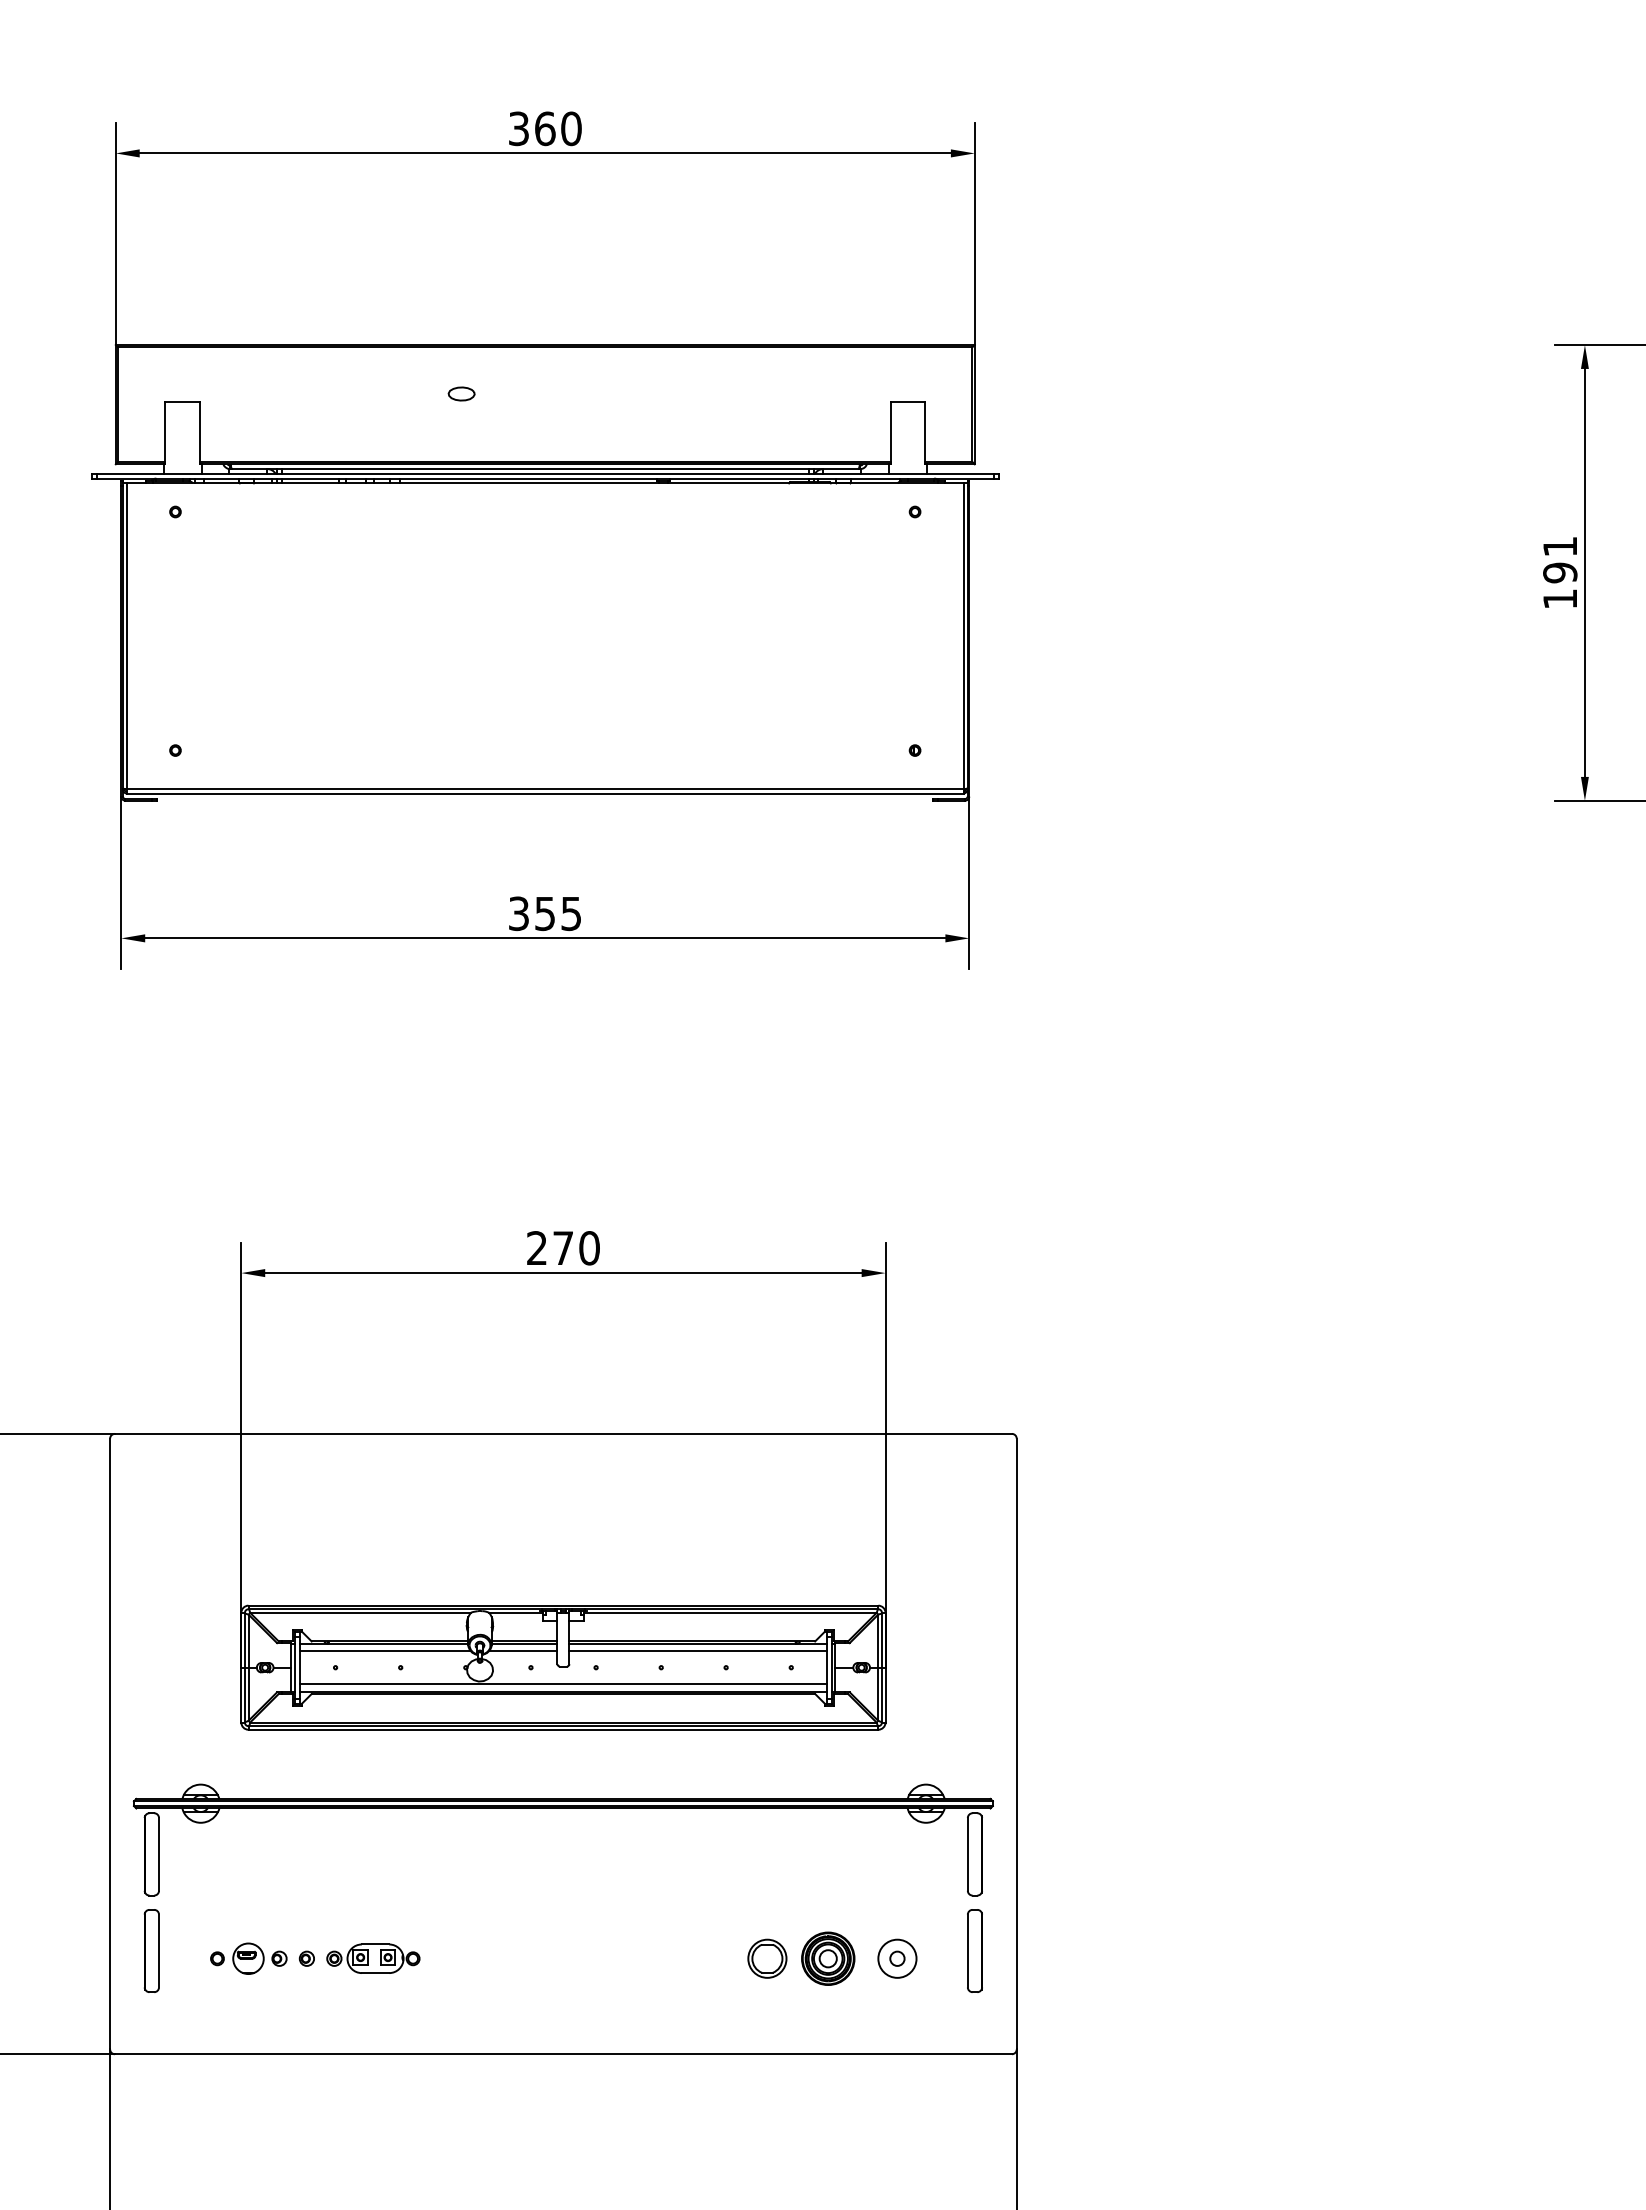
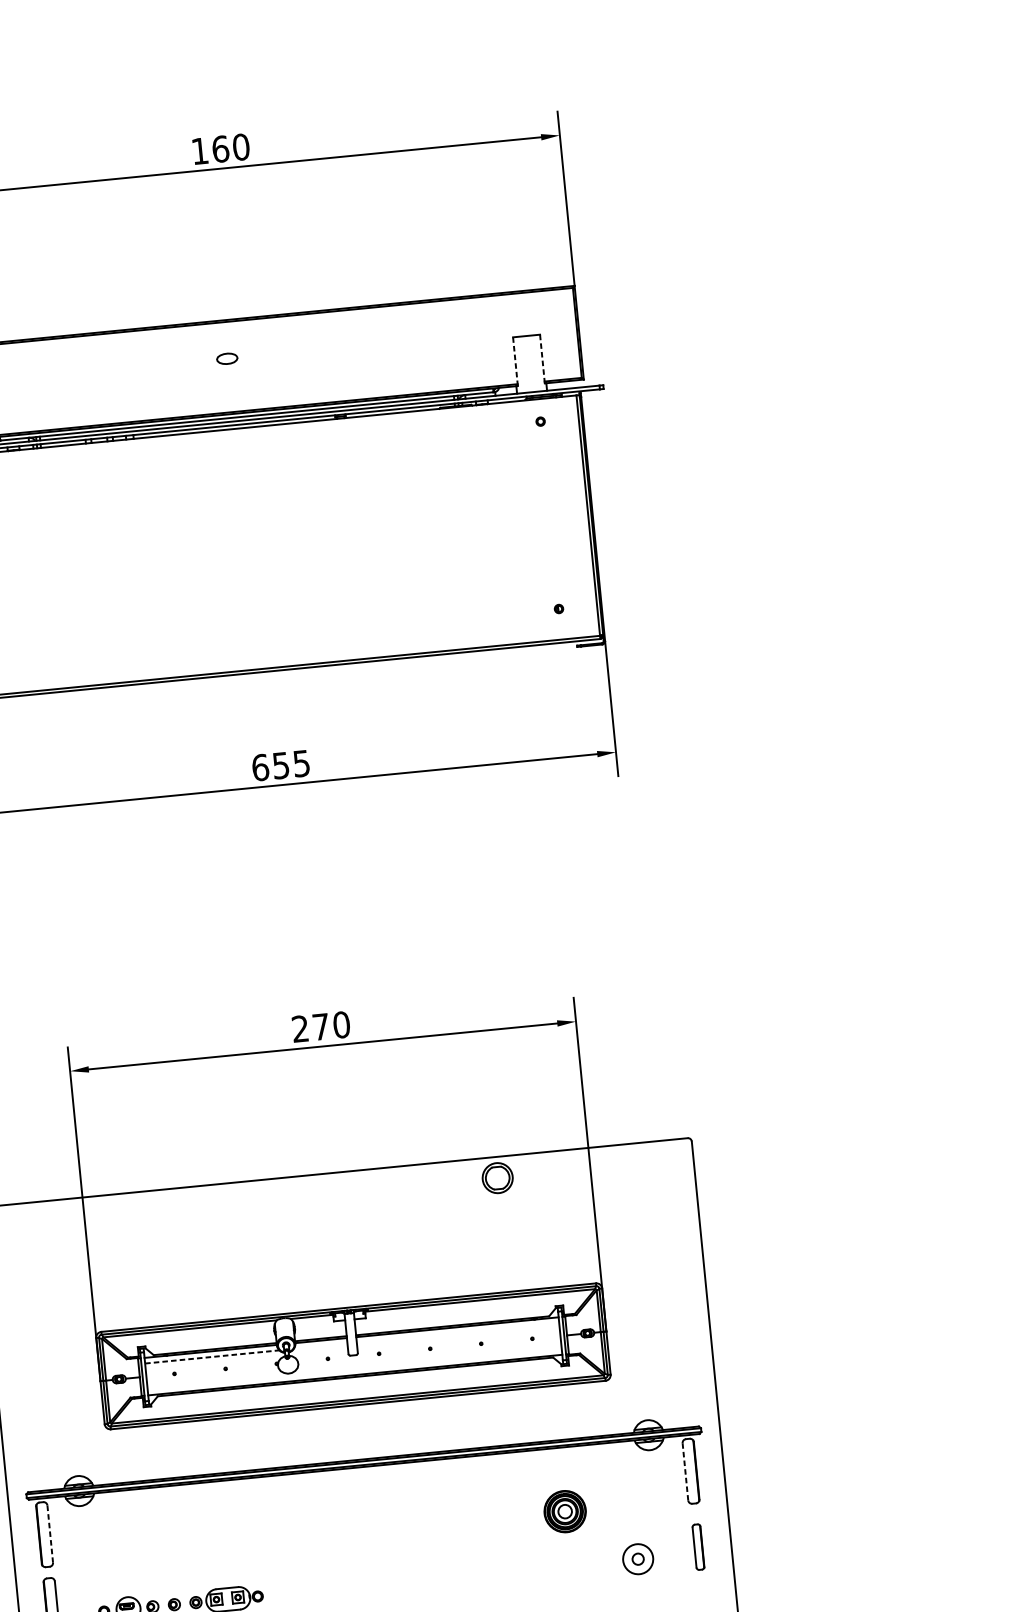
text: (518, 128) -> (199, 151), 360 -> 160
part: (461, 393) -> (227, 358), moved
line: (925, 432) -> (542, 358), solid -> dashed
line: (890, 433) -> (515, 361), solid -> dashed
text: (518, 913) -> (260, 767), 355 -> 655
line: (385, 1651) -> (212, 1357), solid -> dashed
line: (523, 1651) -> (320, 1346), removed
line: (698, 1651) -> (458, 1333), removed
line: (563, 1684) -> (354, 1369), removed
line: (159, 1854) -> (50, 1534), solid -> dashed
line: (967, 1854) -> (685, 1471), solid -> dashed
part: (974, 1950) -> (698, 1546), size x0.7
part: (767, 1958) -> (497, 1177), moved
part: (828, 1958) -> (565, 1511), moved

